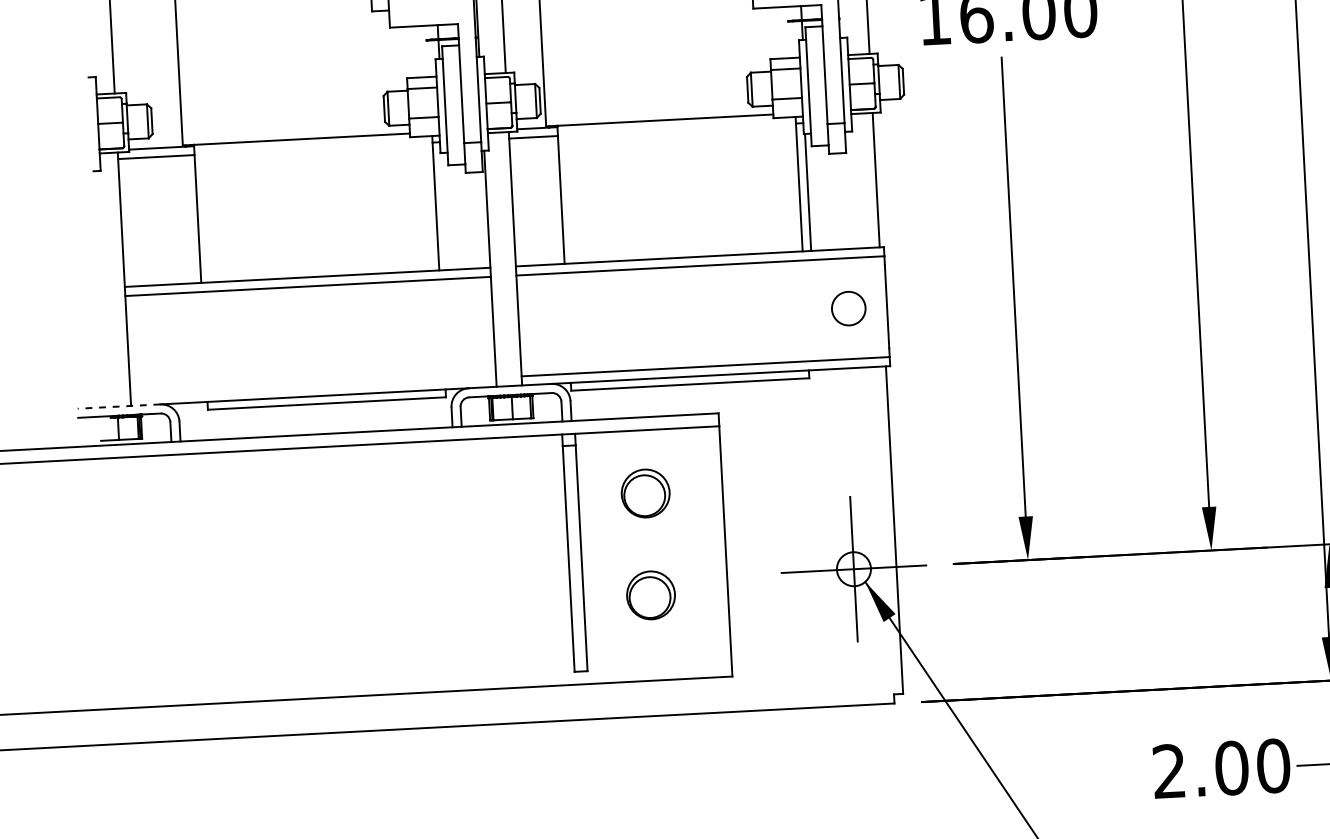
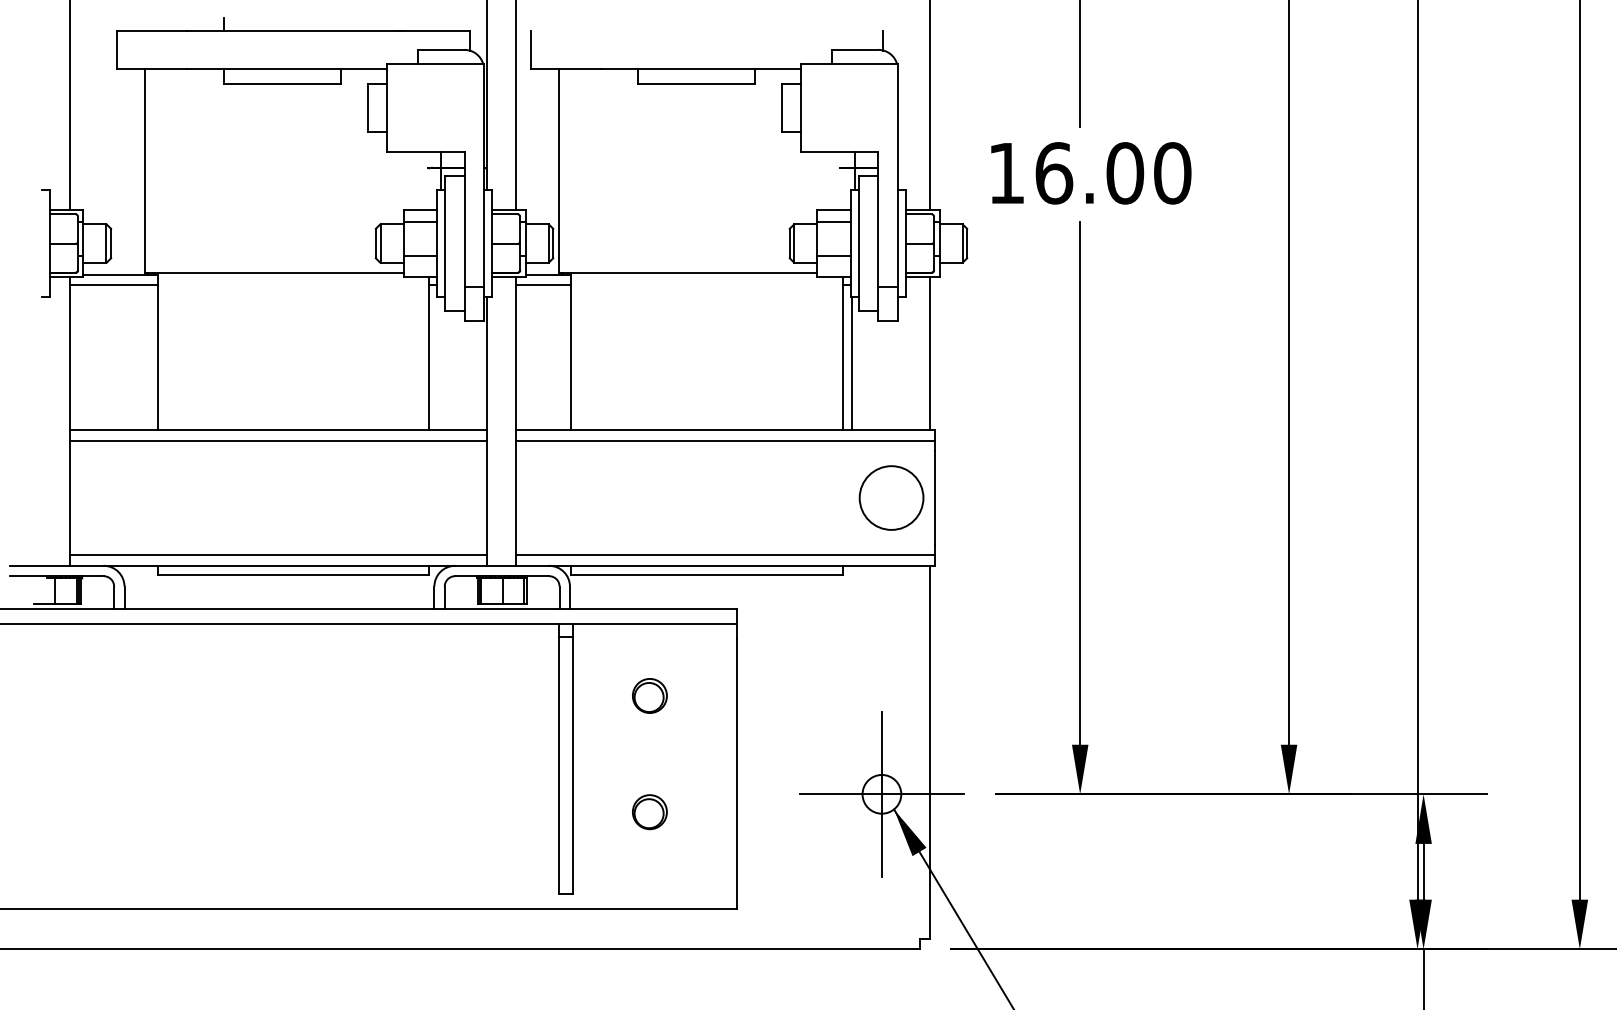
circle: (848, 308) -> (891, 497), size x1.67
line: (313, 387) -> (278, 555), added
line: (118, 406) -> (56, 565), dashed -> solid
part: (645, 493) -> (649, 695), size x0.62
part: (650, 595) -> (649, 812), size x0.62

